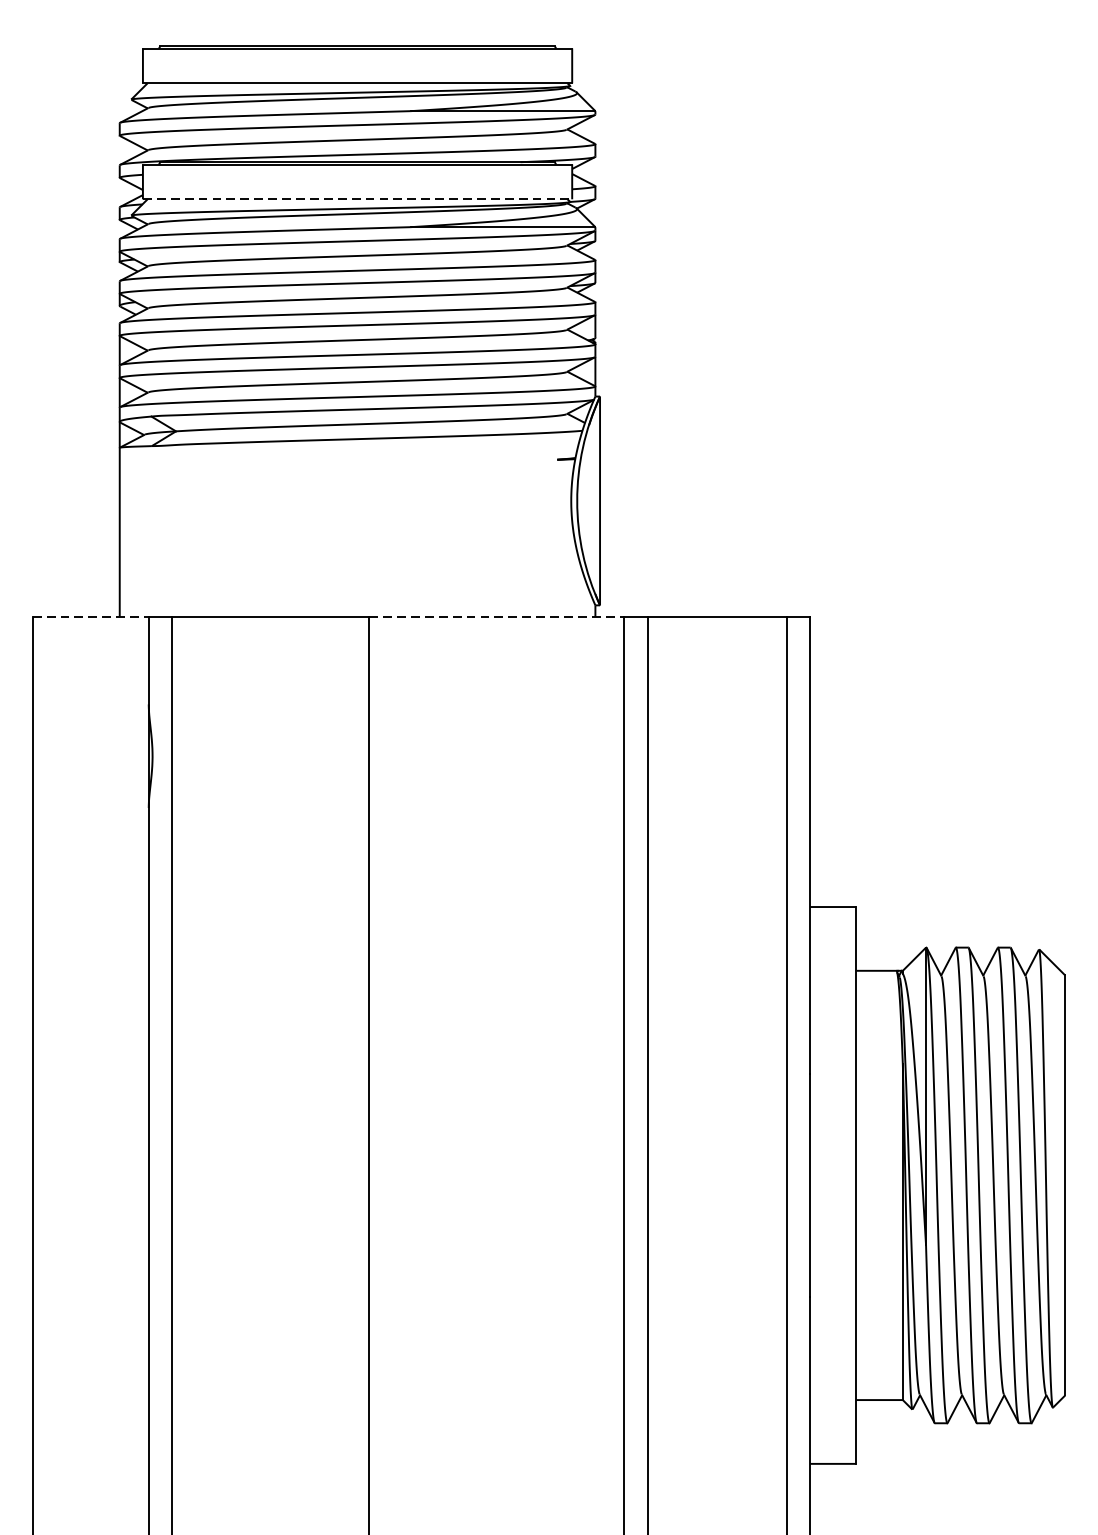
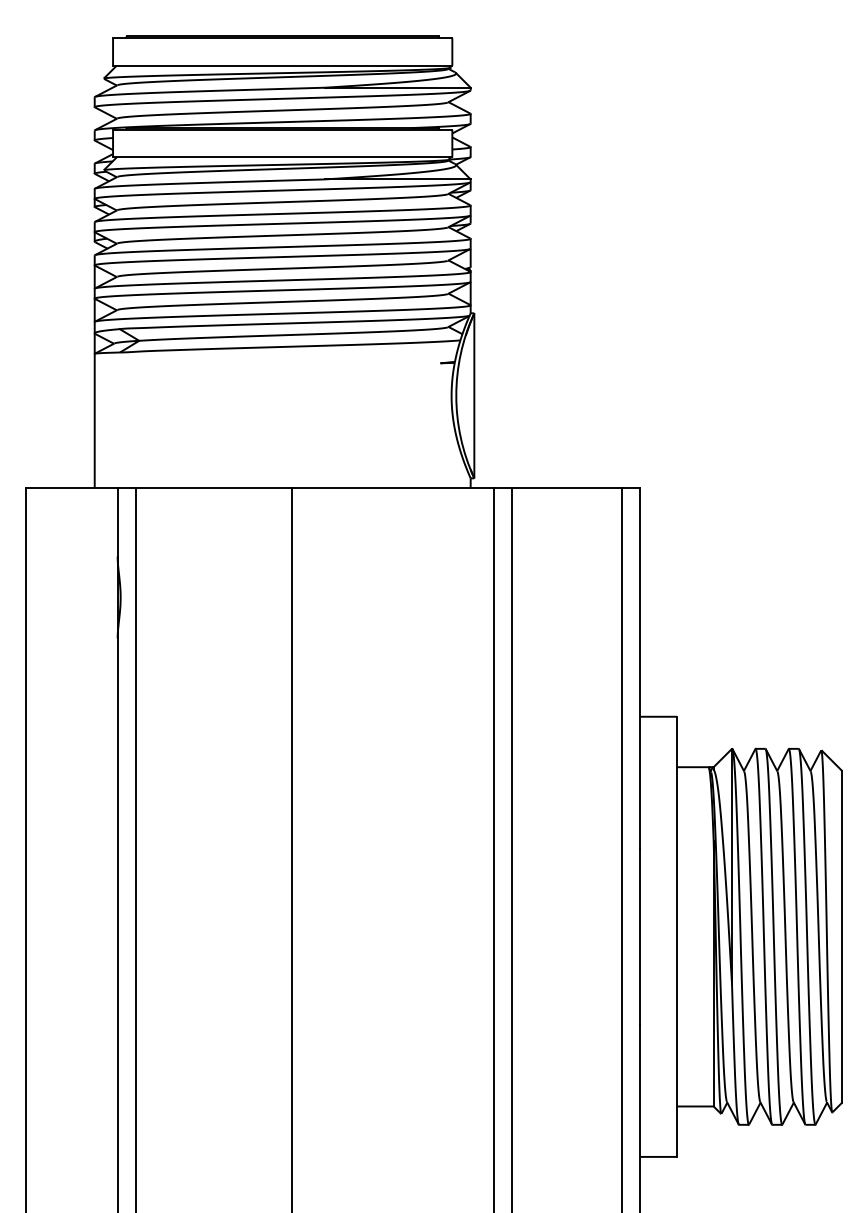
line: (357, 199) -> (282, 157), dashed -> solid
line: (90, 616) -> (71, 487), dashed -> solid
line: (496, 616) -> (392, 487), dashed -> solid

